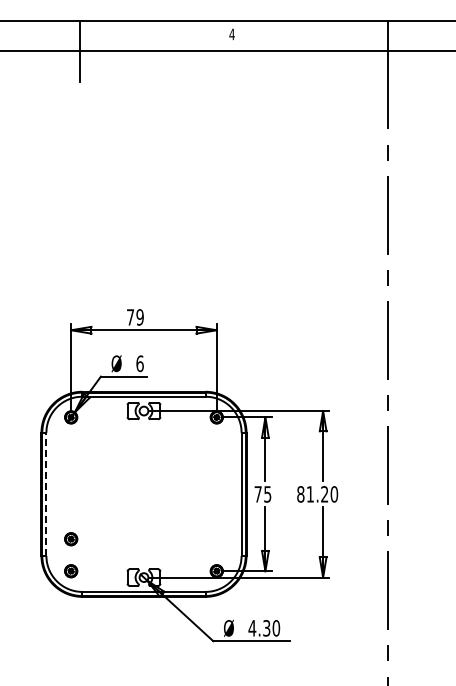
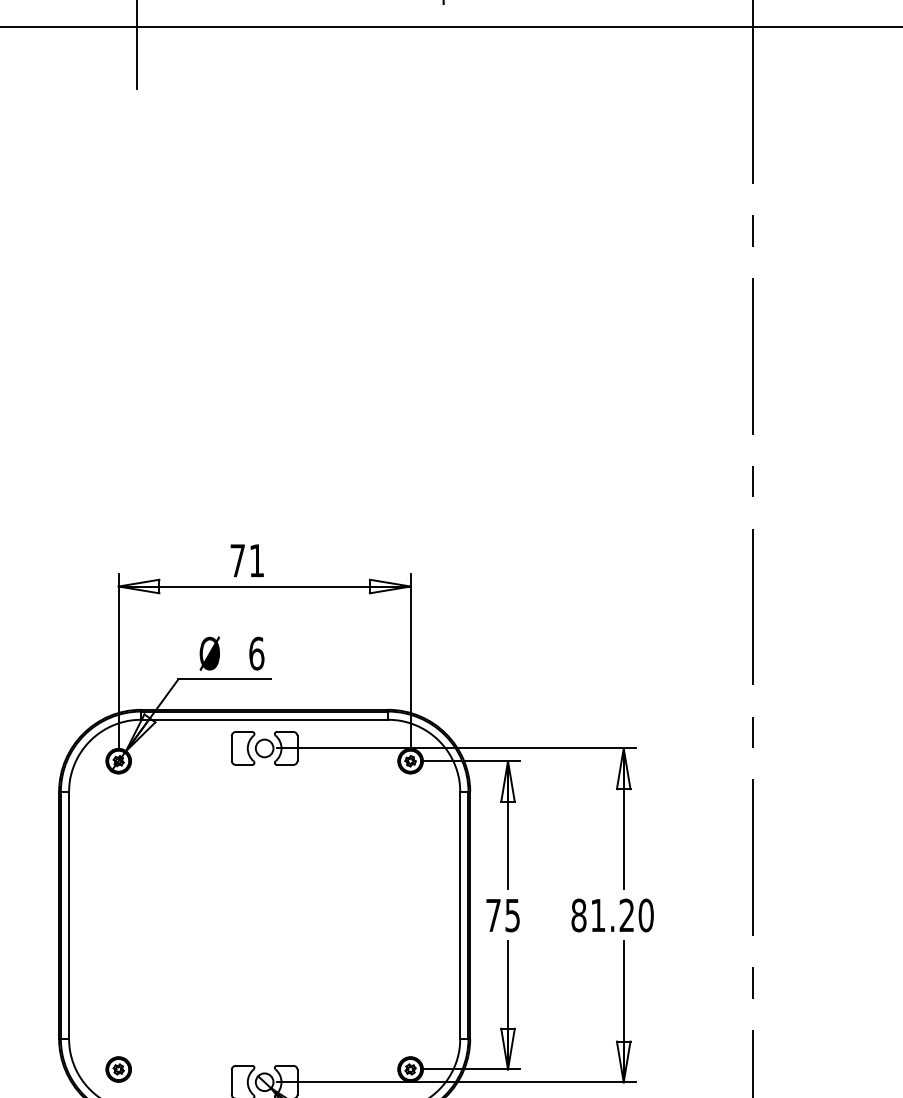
text: (139, 317) -> (255, 560), 79 -> 71
line: (46, 494) -> (69, 915), dashed -> solid
part: (71, 539) -> (119, 1005), removed

